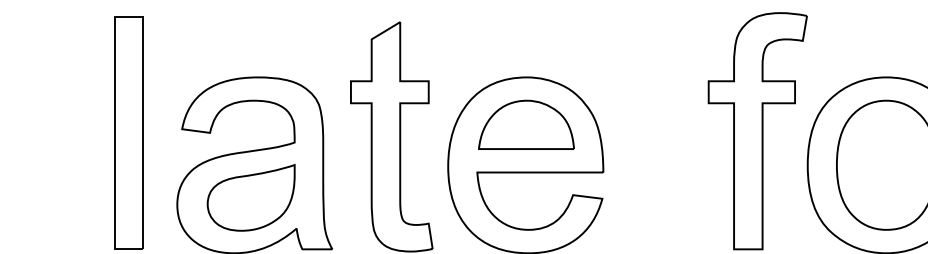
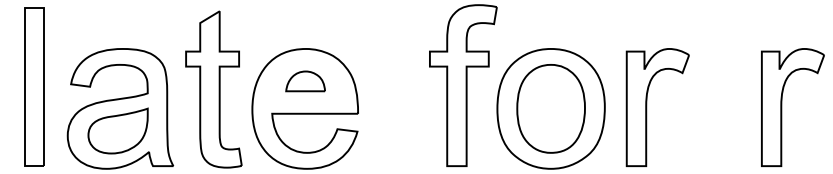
part: (526, 125) -> (305, 81), size x0.6

